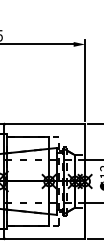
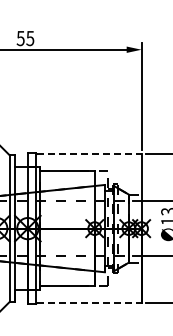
line: (45, 124) -> (89, 154), solid -> dashed
line: (45, 238) -> (89, 303), solid -> dashed

